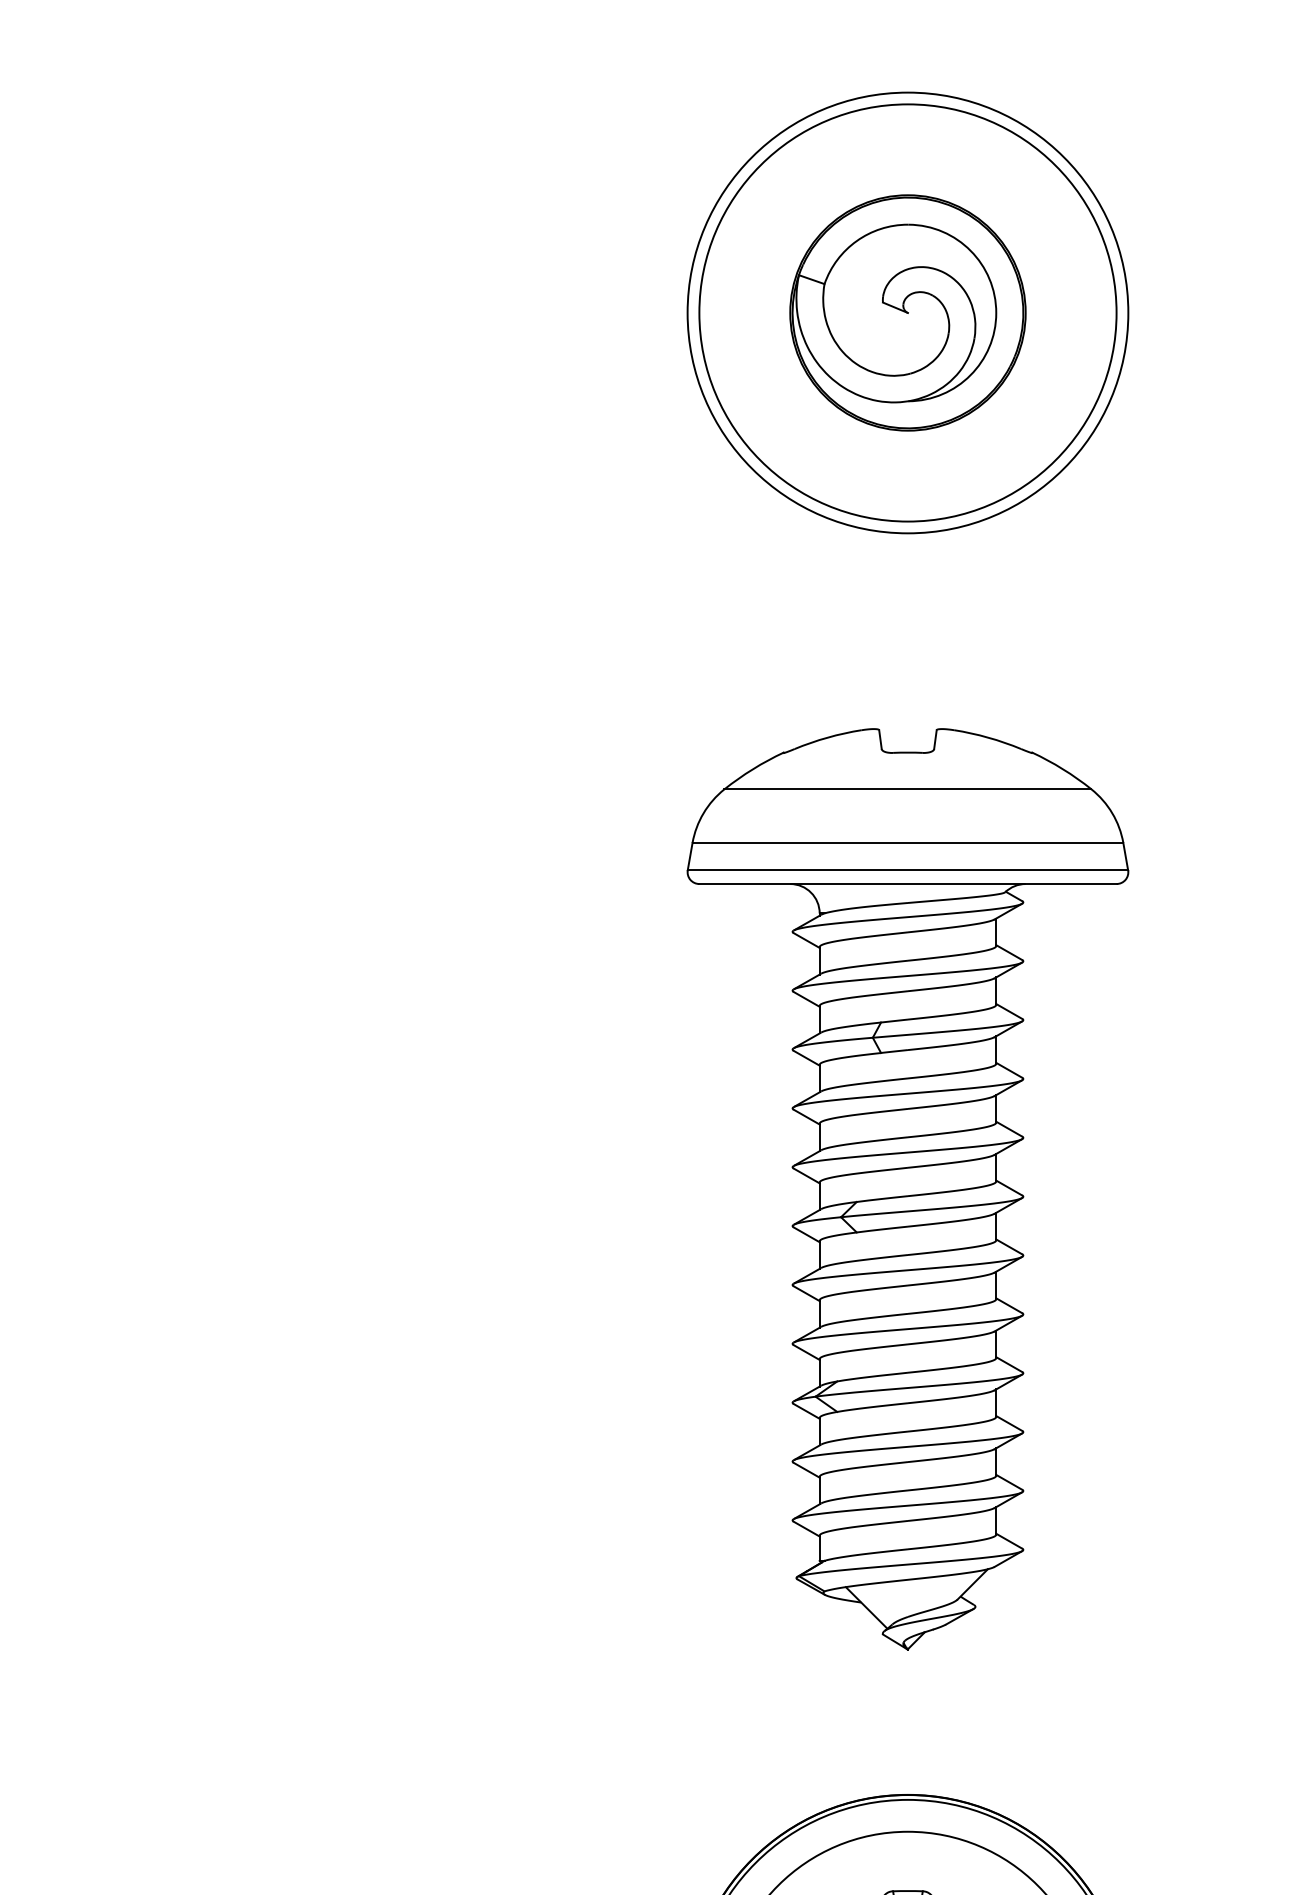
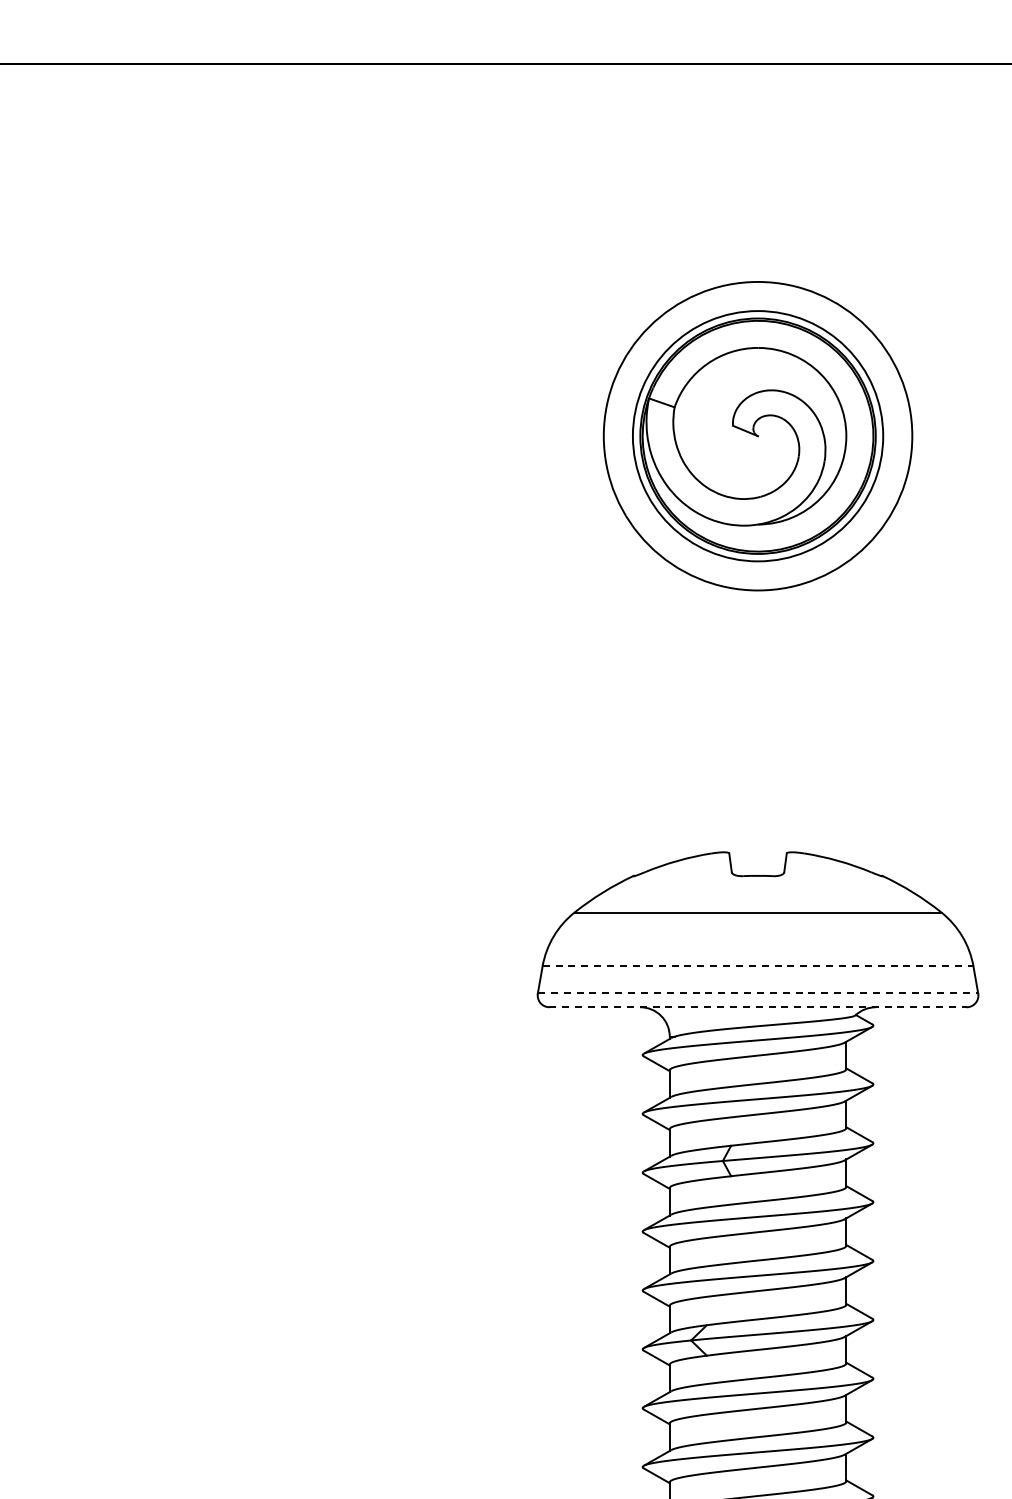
circle: (907, 312) -> (757, 435), size x0.6
circle: (907, 312) -> (757, 435), size x0.7
line: (908, 843) -> (758, 966), solid -> dashed
line: (908, 870) -> (758, 993), solid -> dashed
line: (907, 884) -> (757, 1007), solid -> dashed

